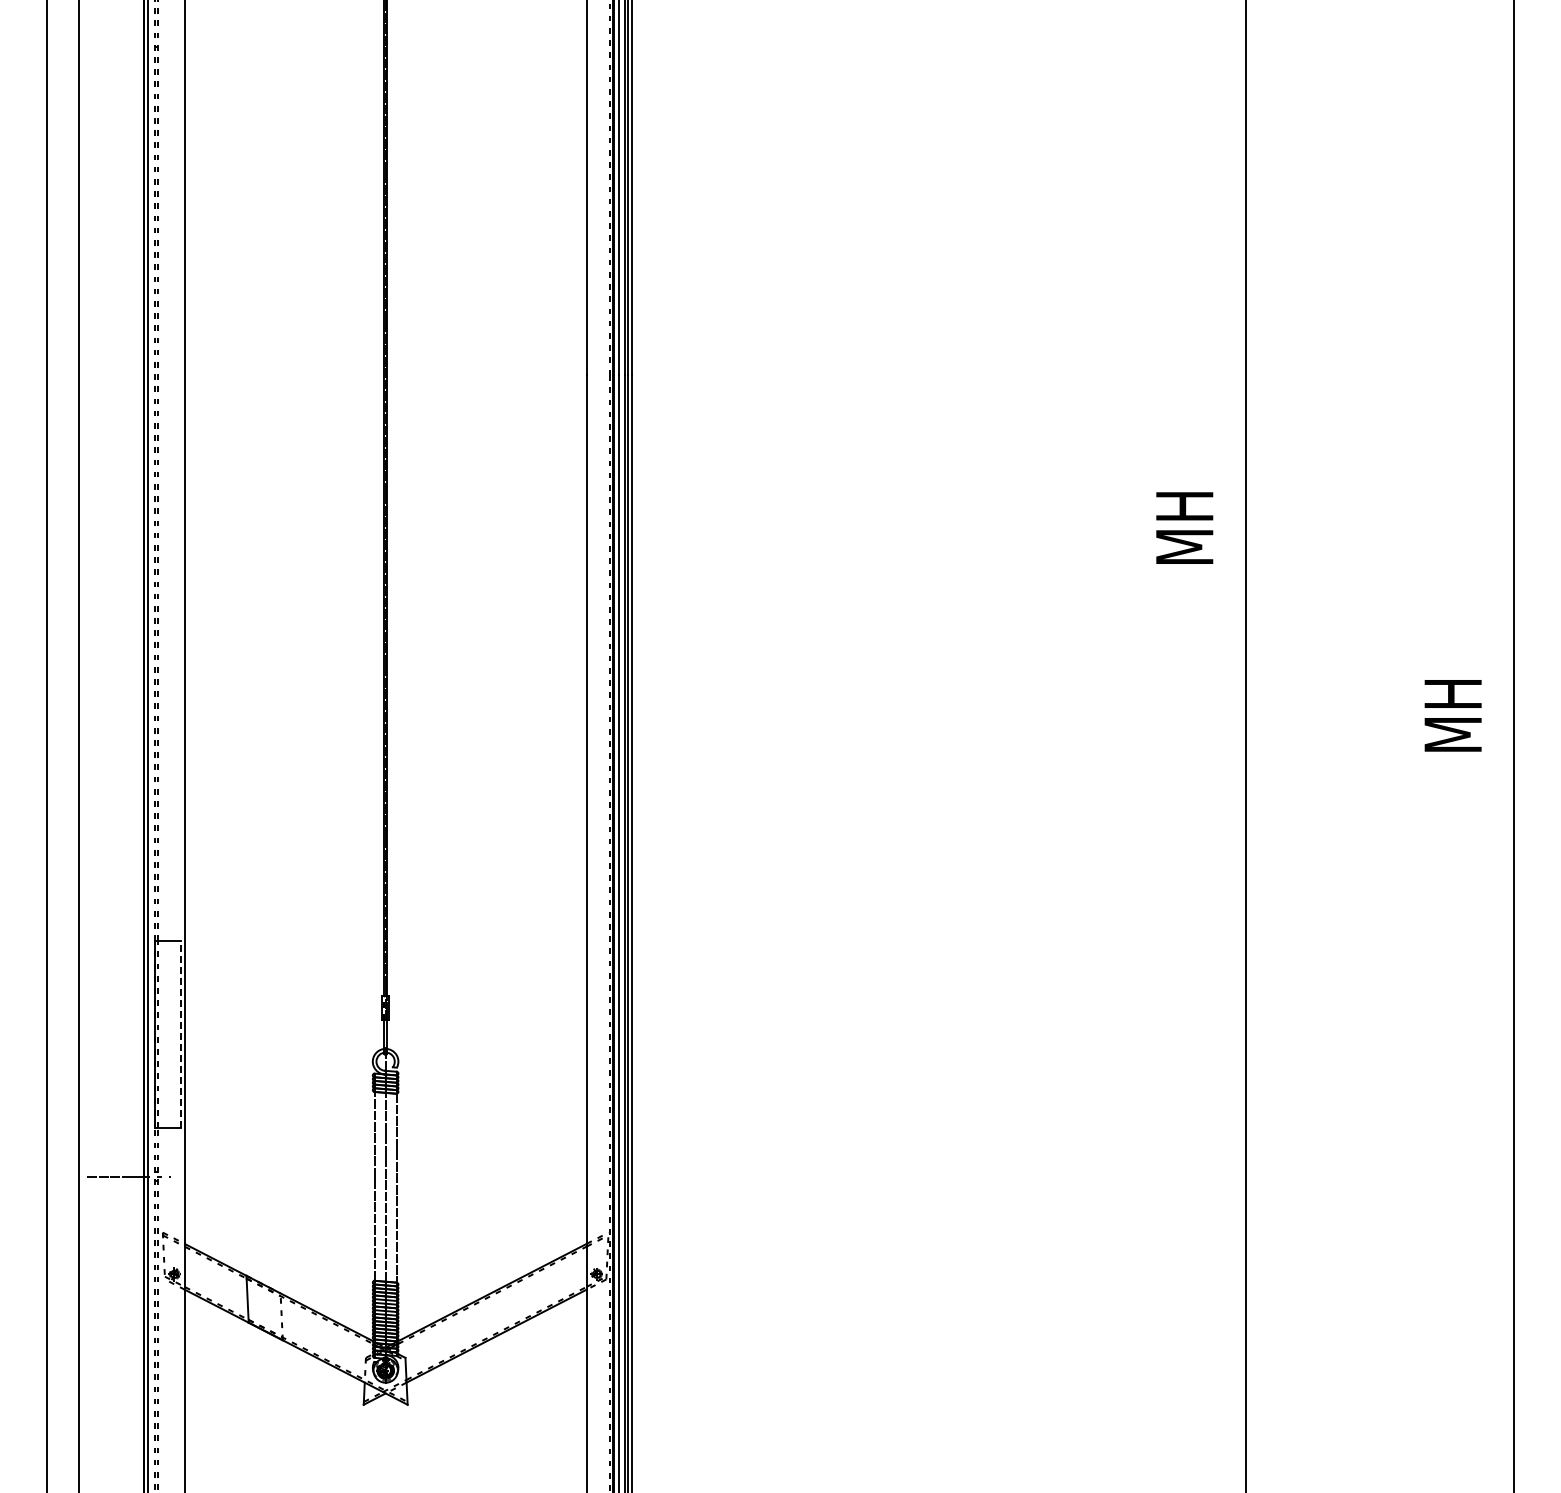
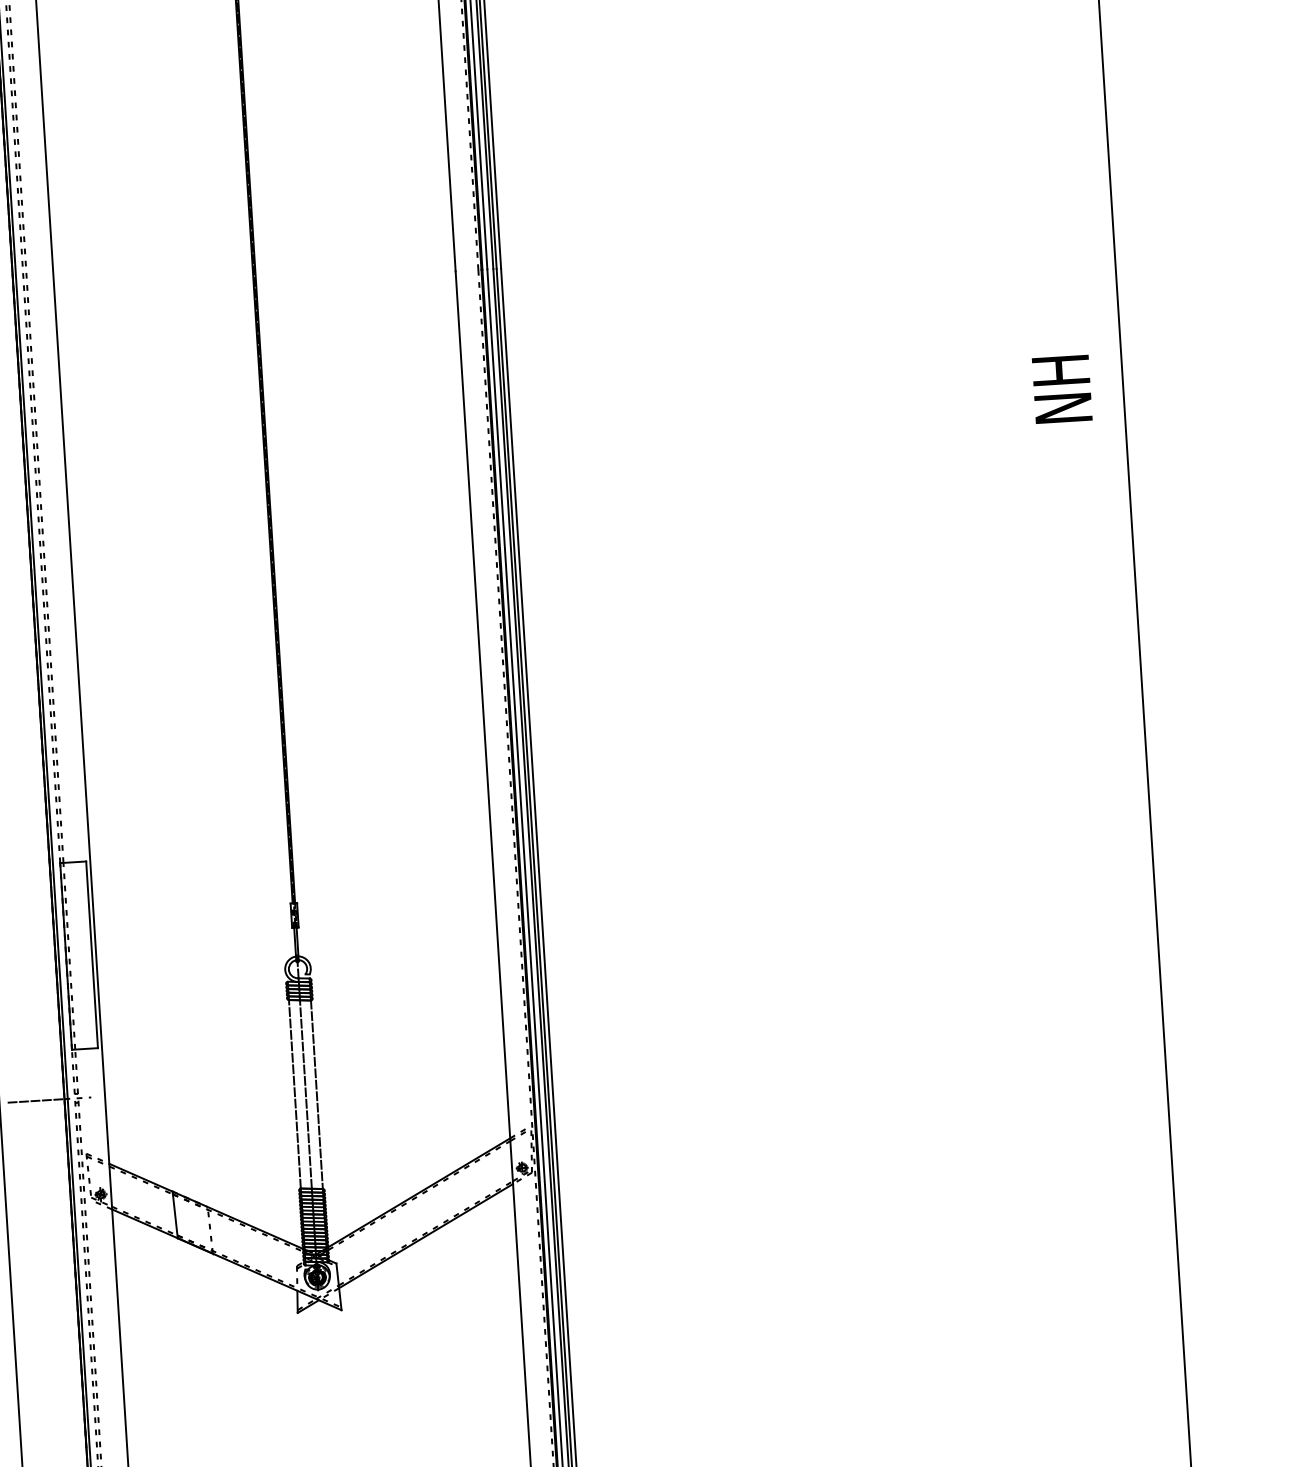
text: (1184, 525) -> (1061, 383), MH -> NH
line: (180, 1034) -> (91, 954), dashed -> solid

